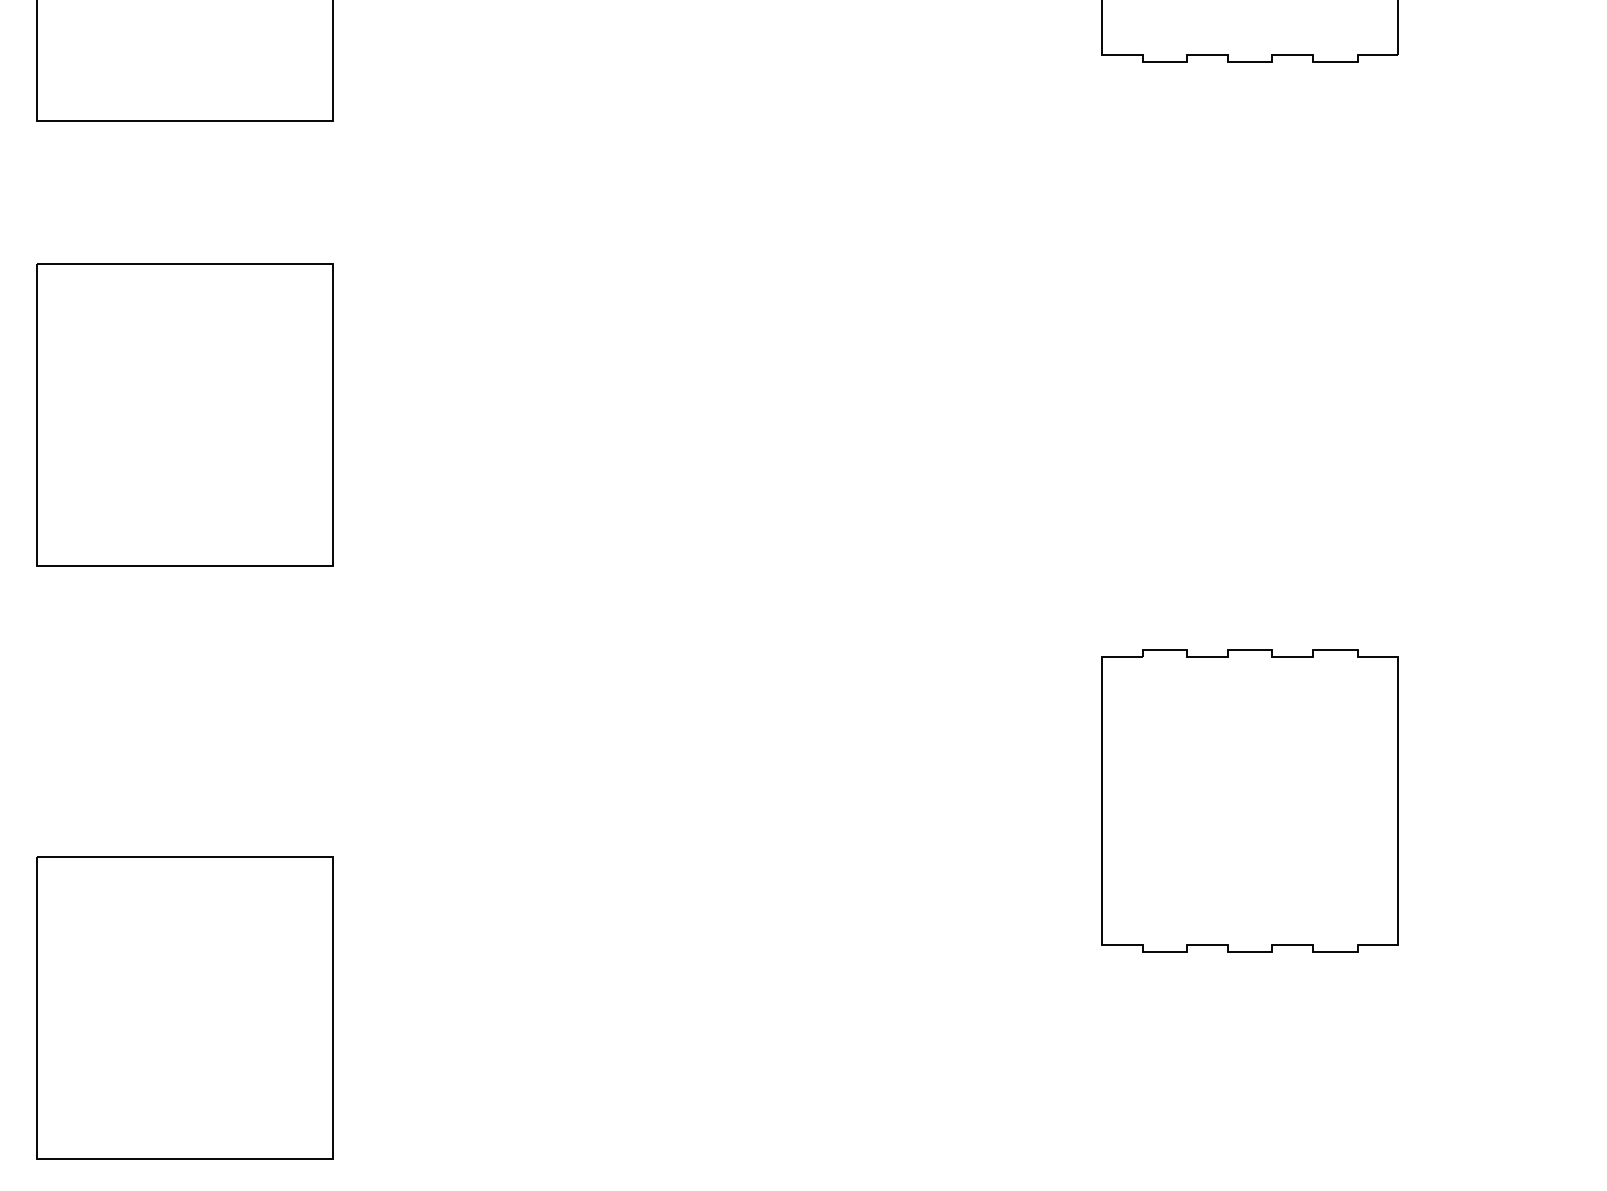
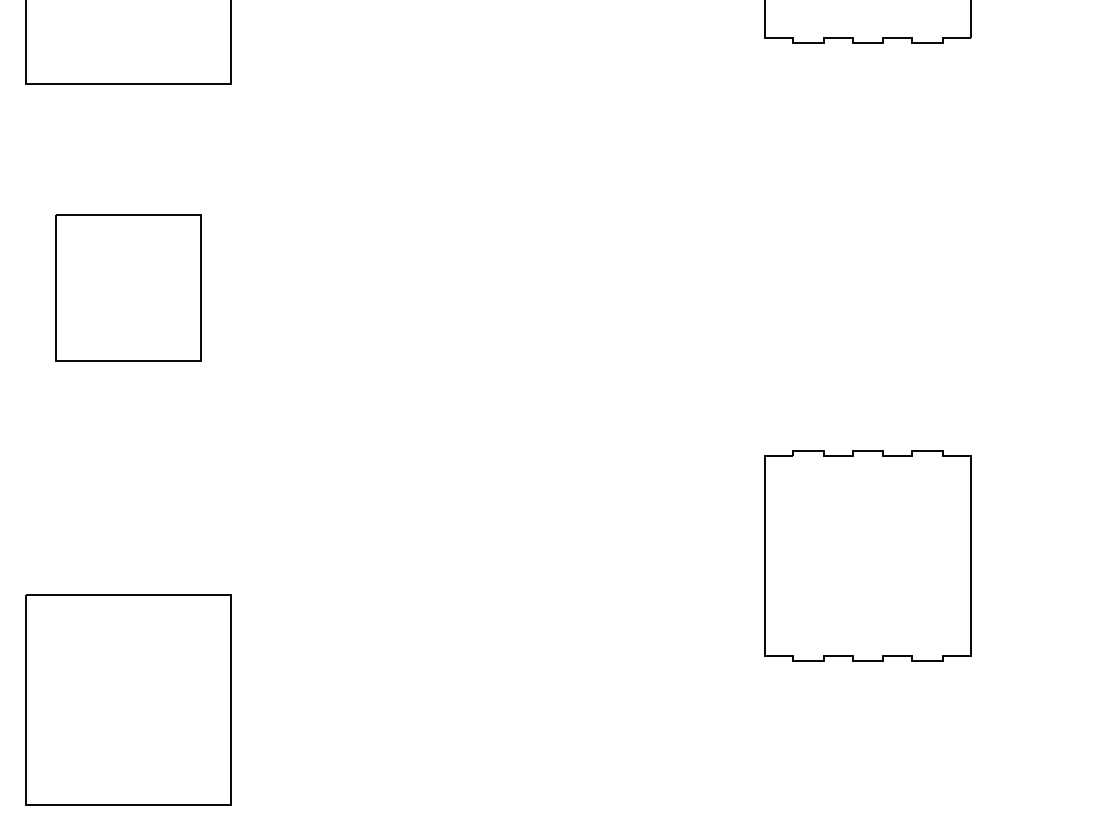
part: (184, 414) -> (128, 287), size x0.7

